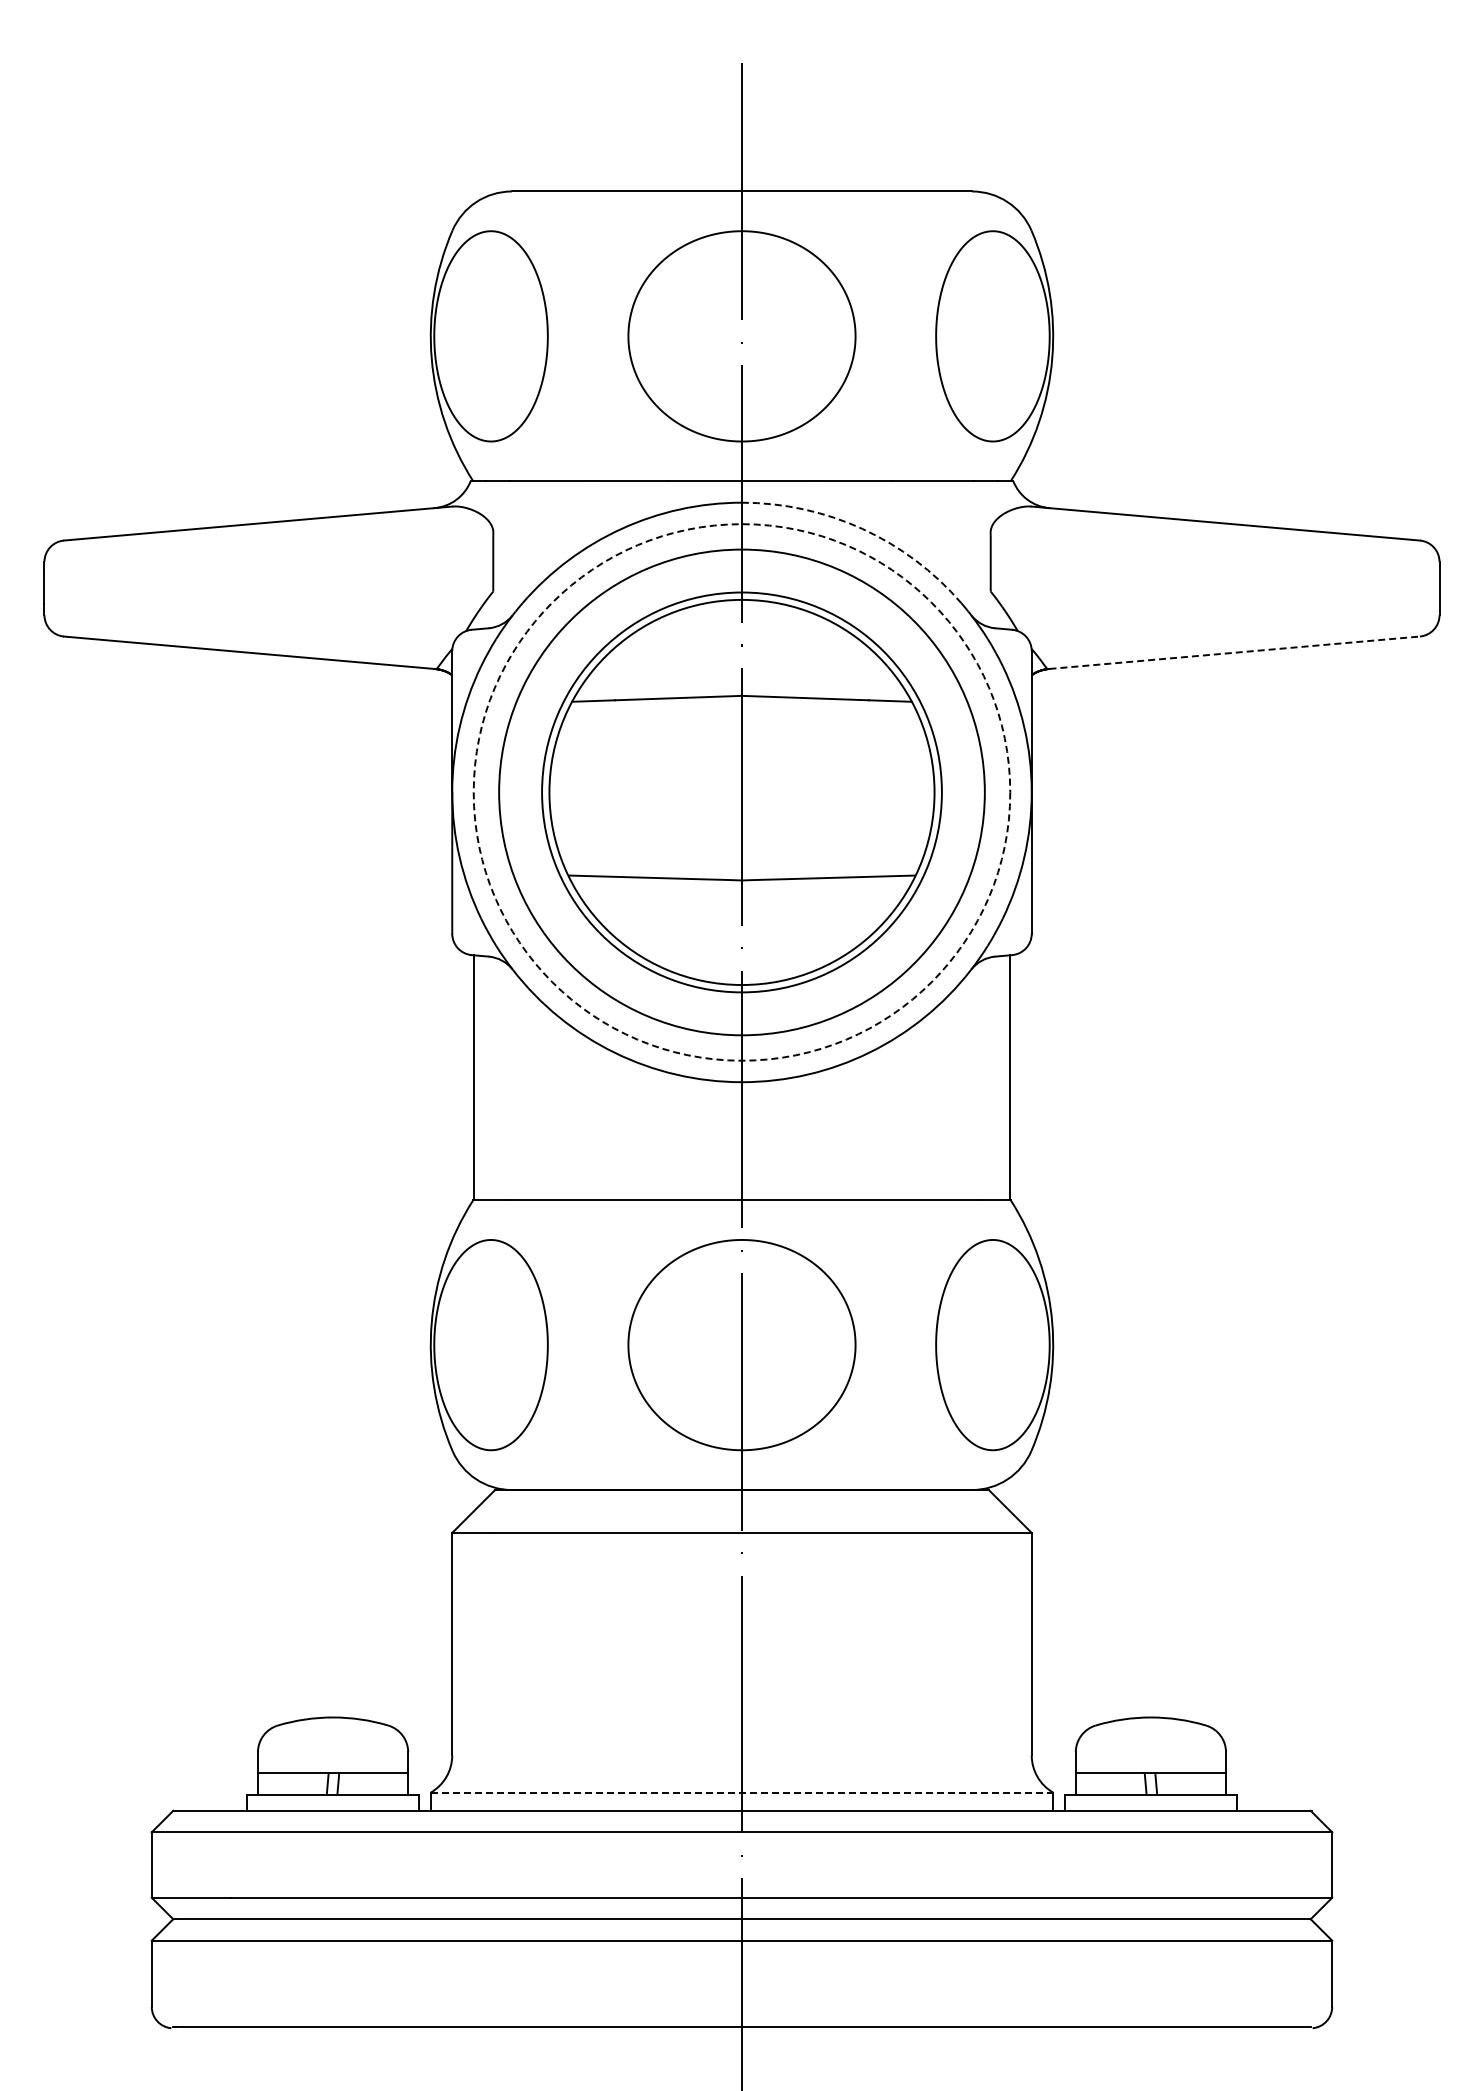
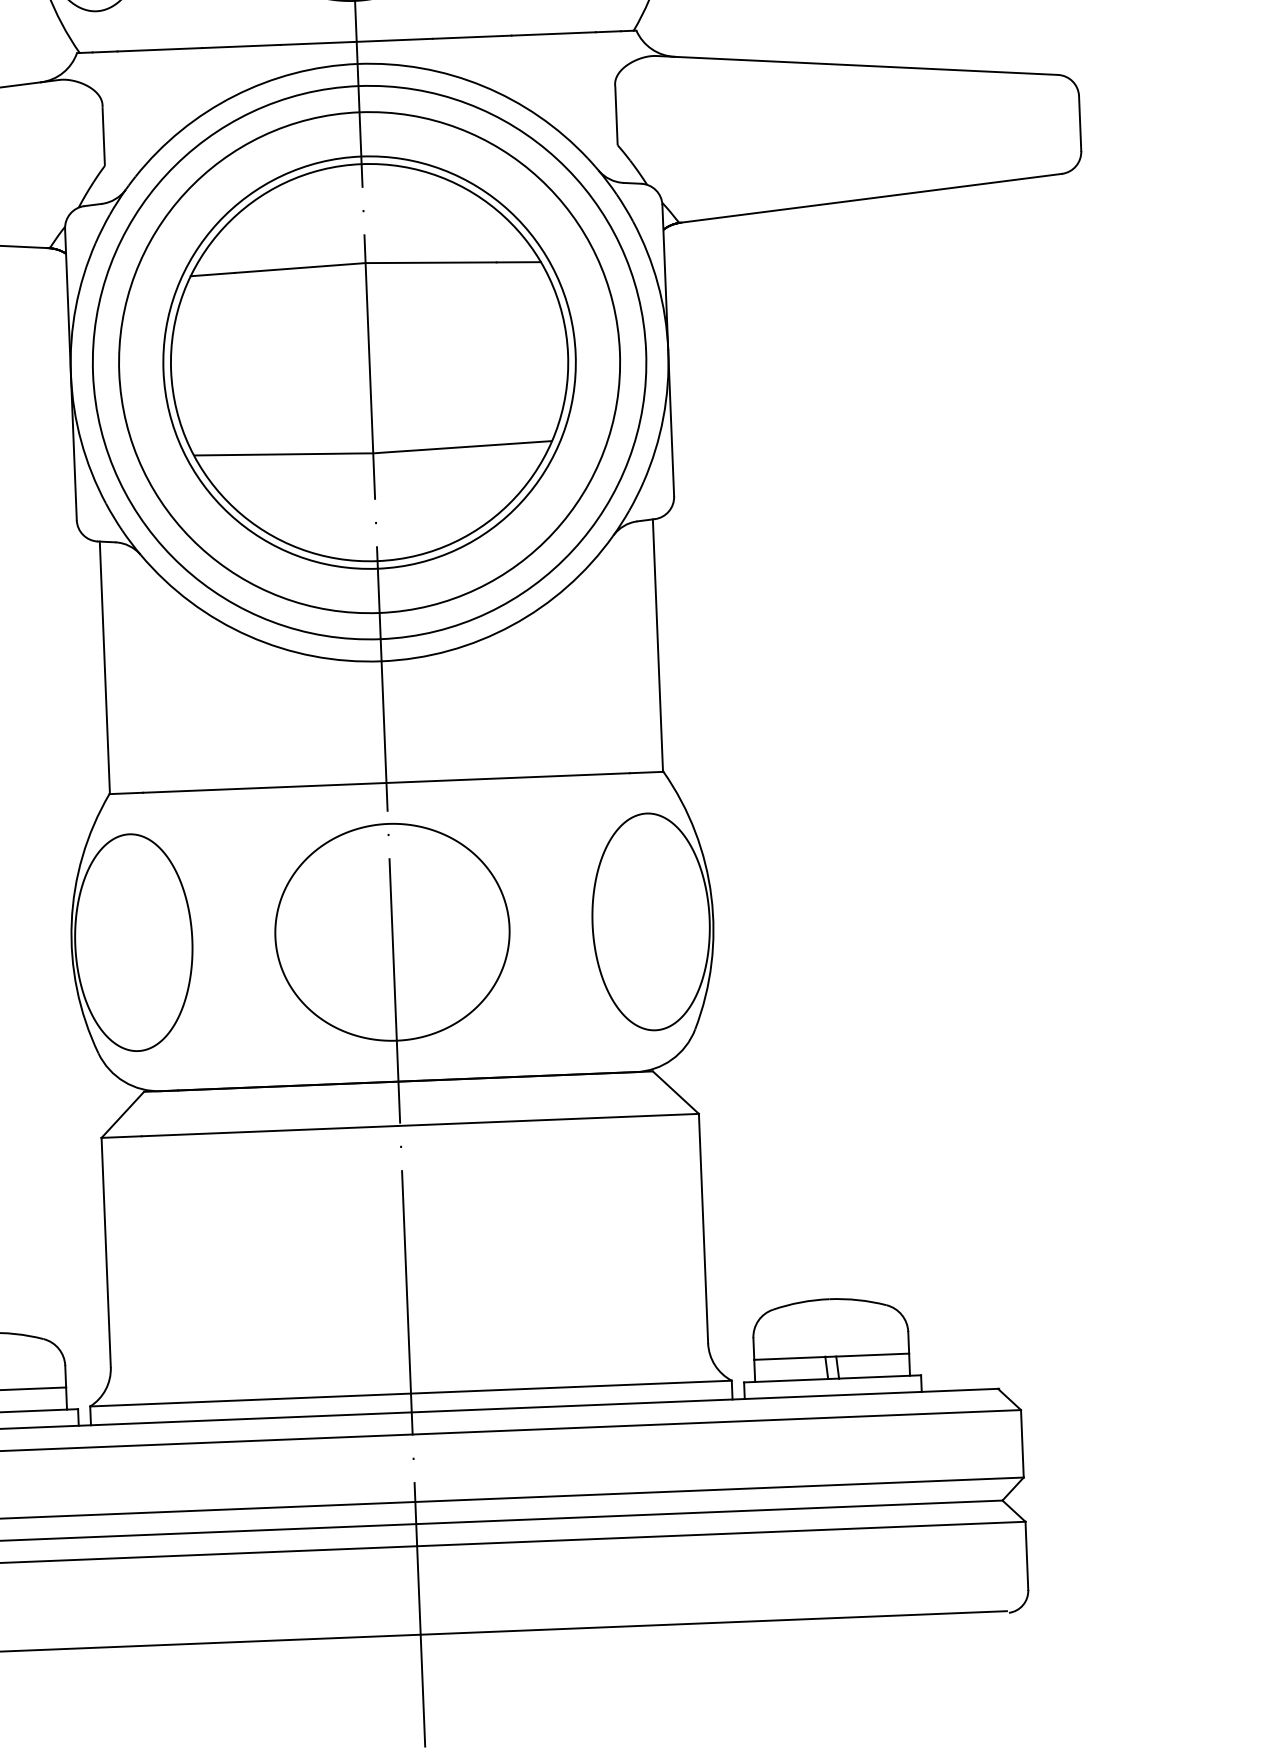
arc: (862, 529) -> (482, 86), dashed -> solid
line: (1234, 652) -> (871, 198), dashed -> solid
circle: (741, 792) -> (369, 362), dashed -> solid
line: (742, 1792) -> (411, 1393), dashed -> solid

